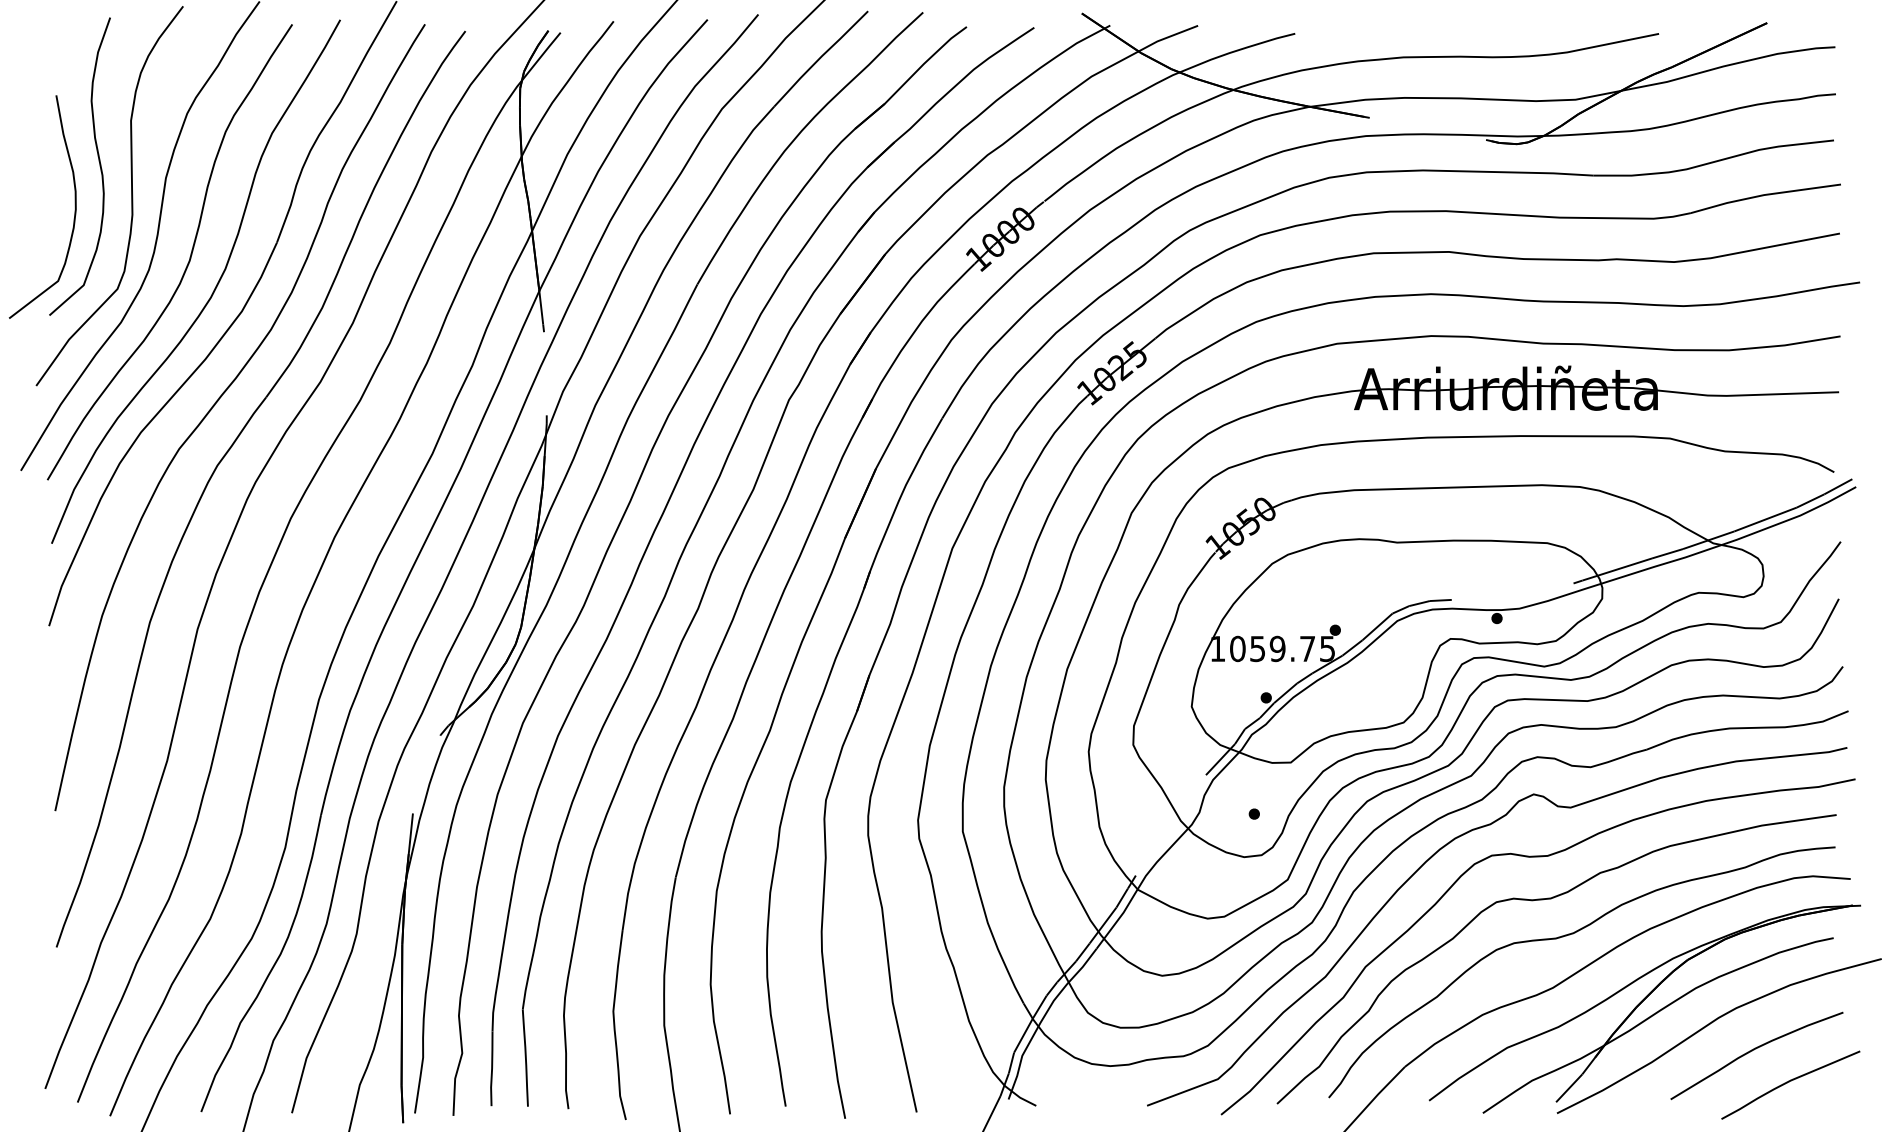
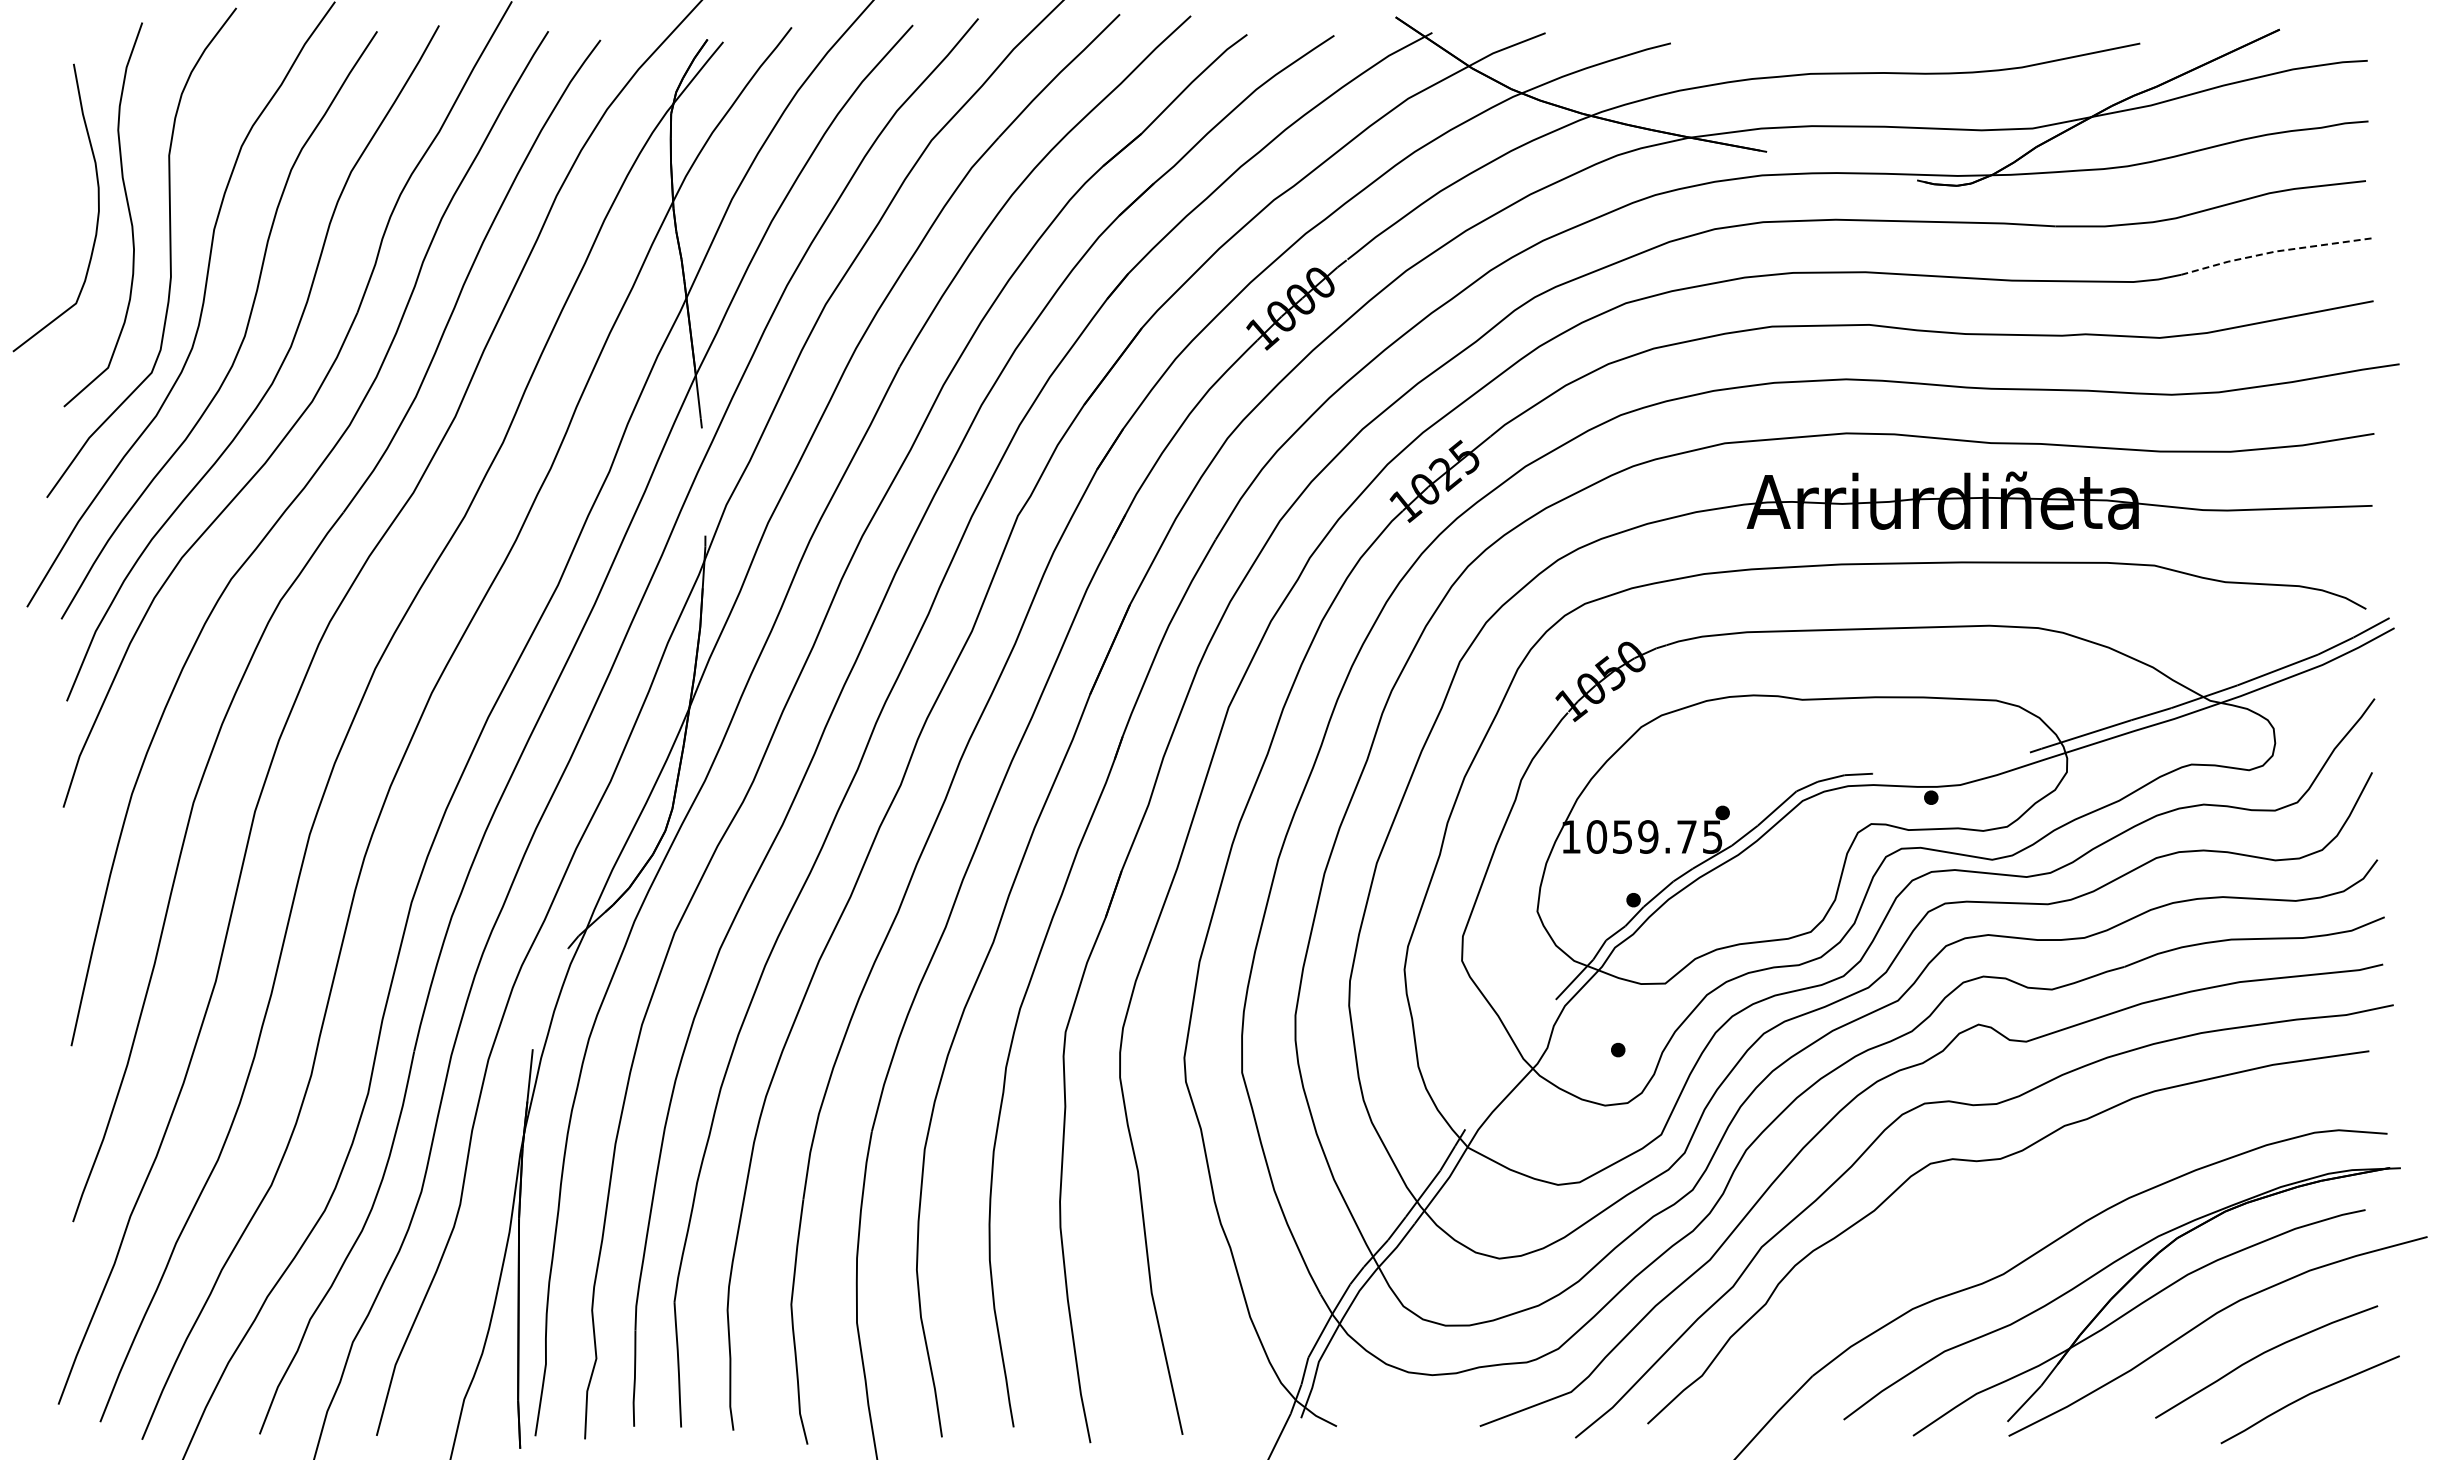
line: (1764, 195) -> (2276, 251), solid -> dashed
curve: (74, 210) -> (97, 212), moved
curve: (1569, 935) -> (2024, 1206), removed

